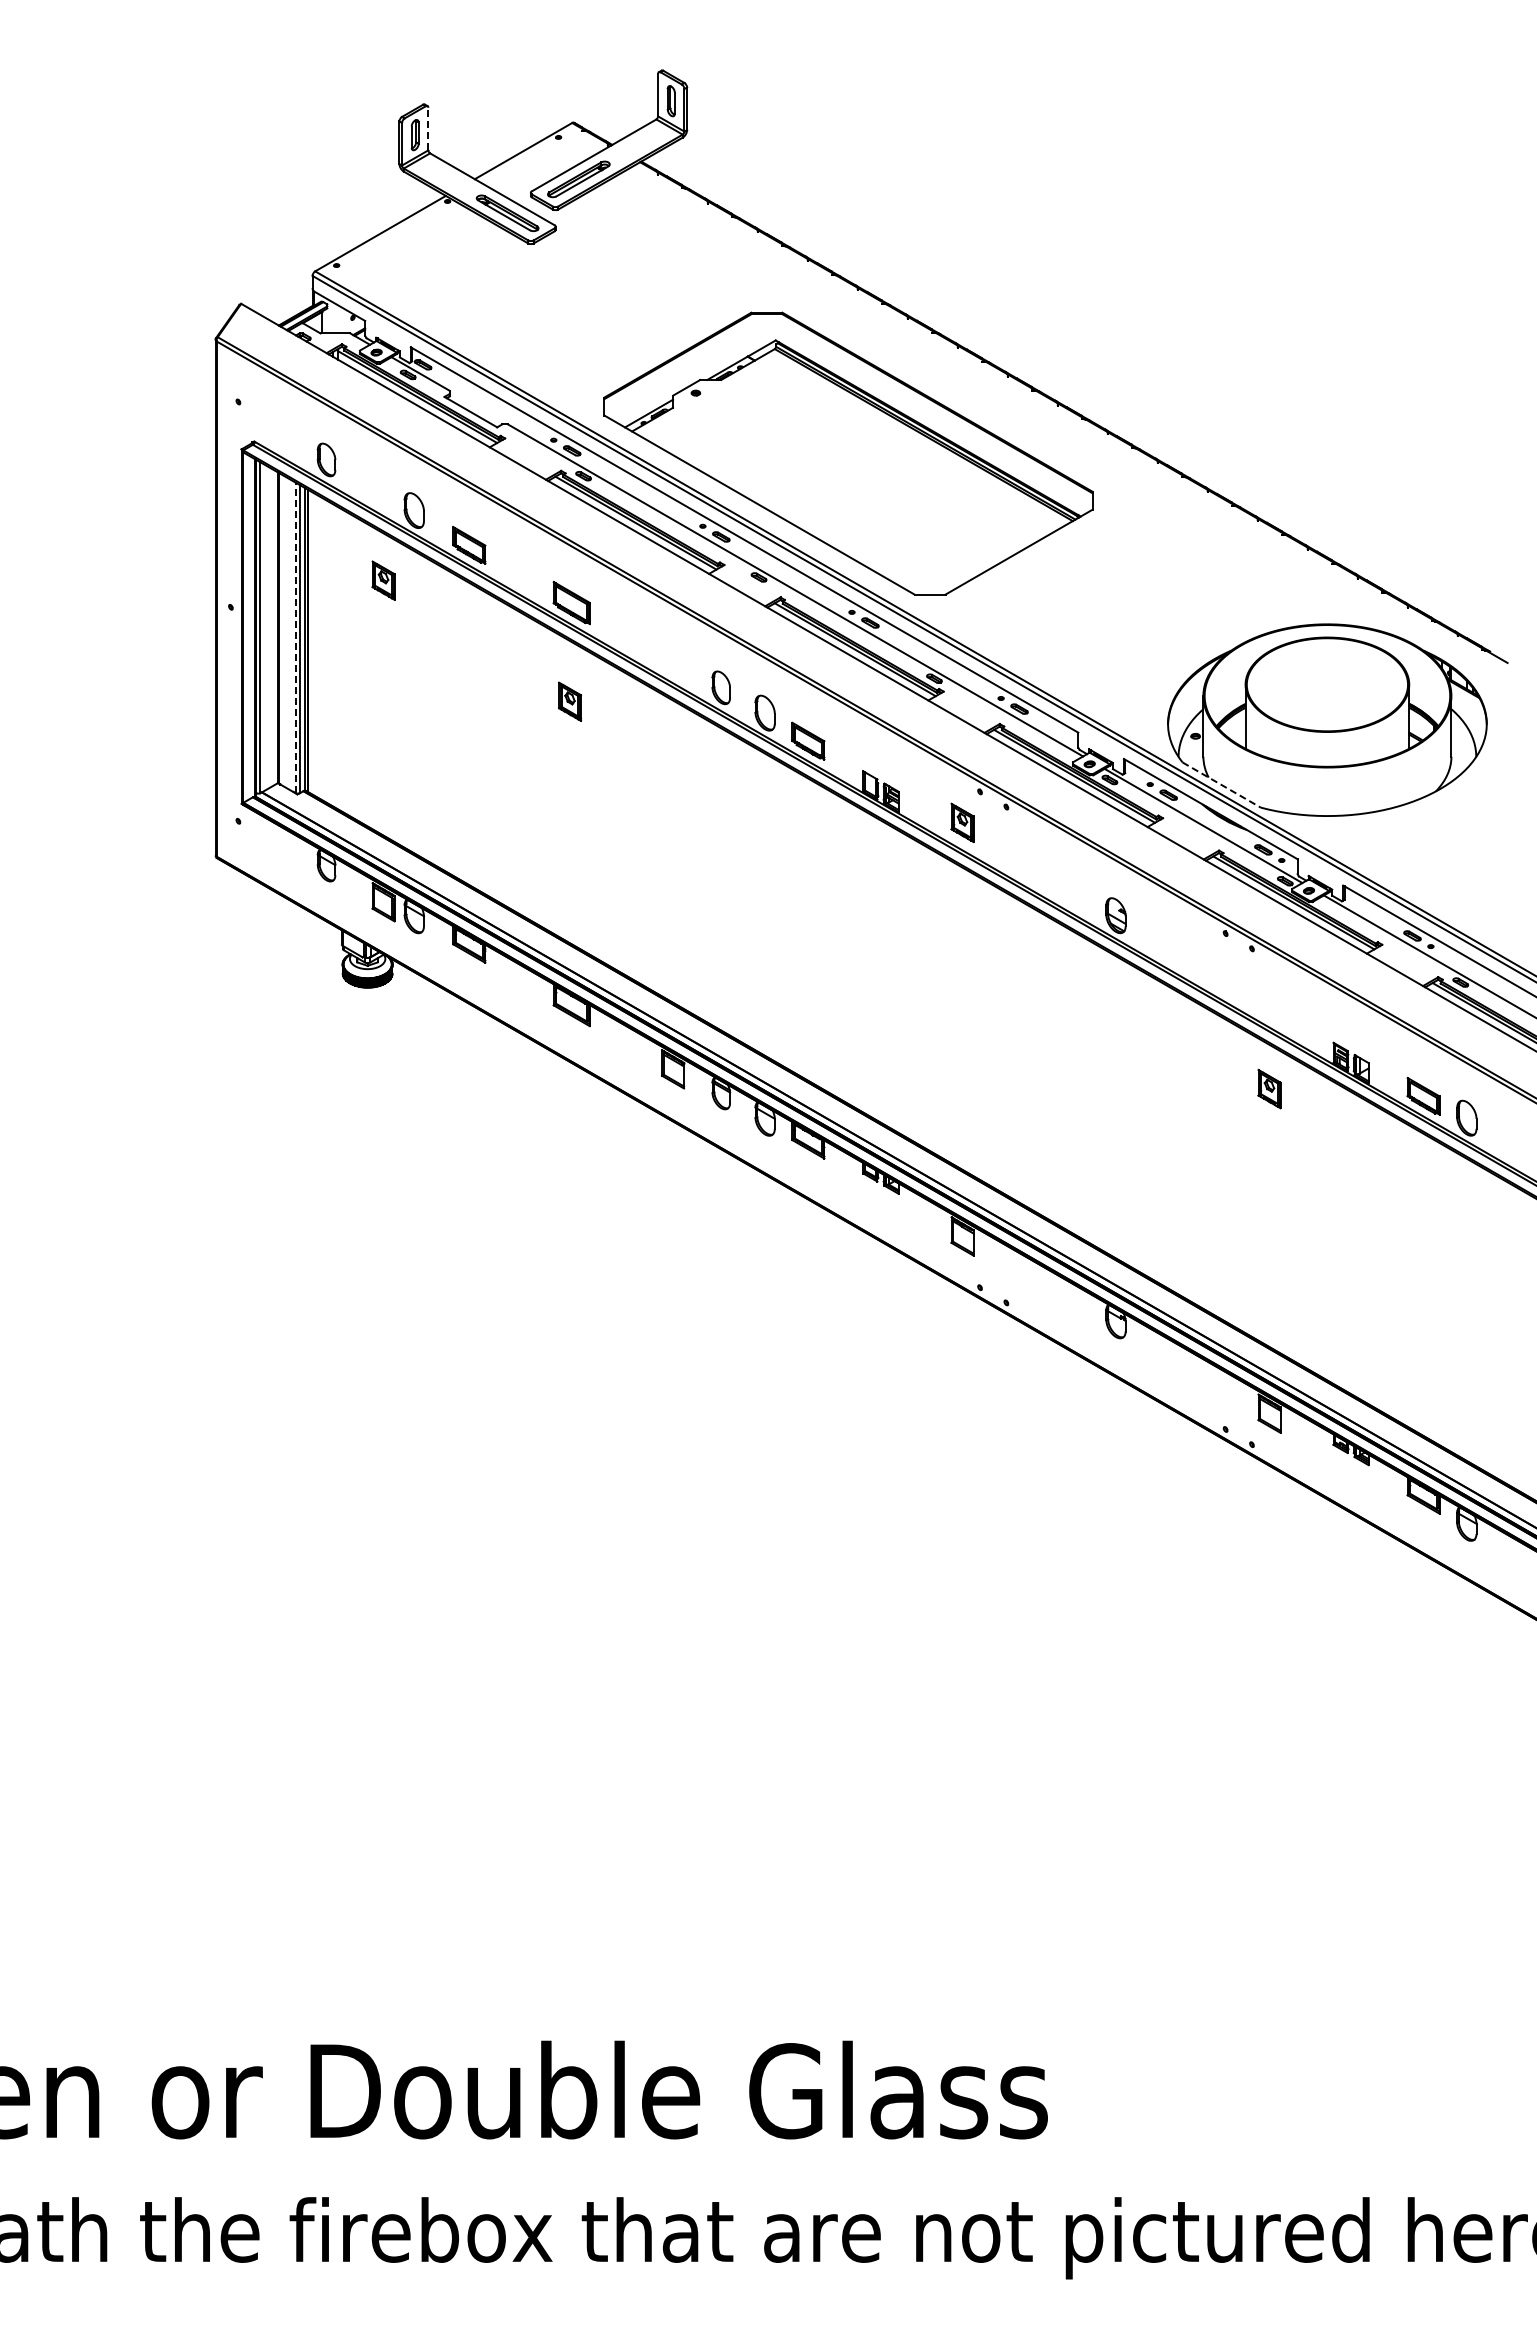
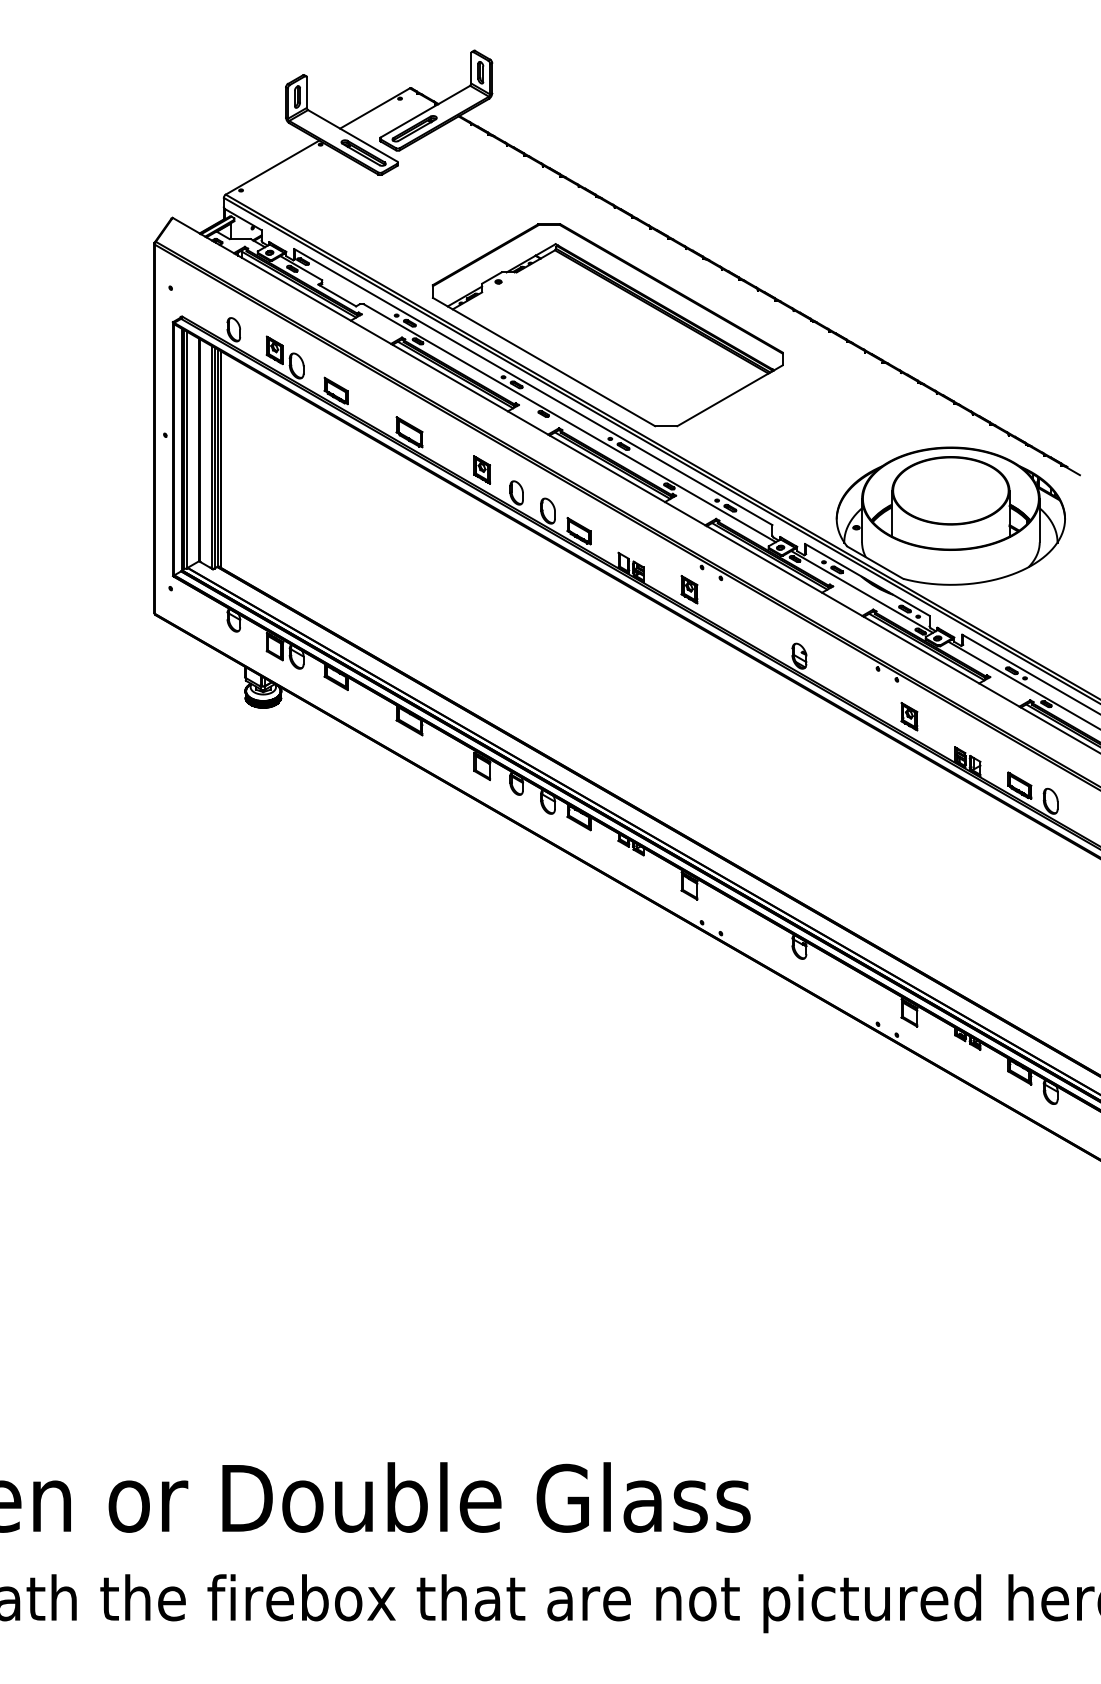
line: (428, 128) -> (306, 92), dashed -> solid
part: (383, 580) -> (274, 350), moved
line: (295, 637) -> (211, 456), dashed -> solid
part: (570, 701) -> (482, 469), moved
line: (1222, 785) -> (875, 562), dashed -> solid
part: (1269, 1088) -> (909, 716), moved

